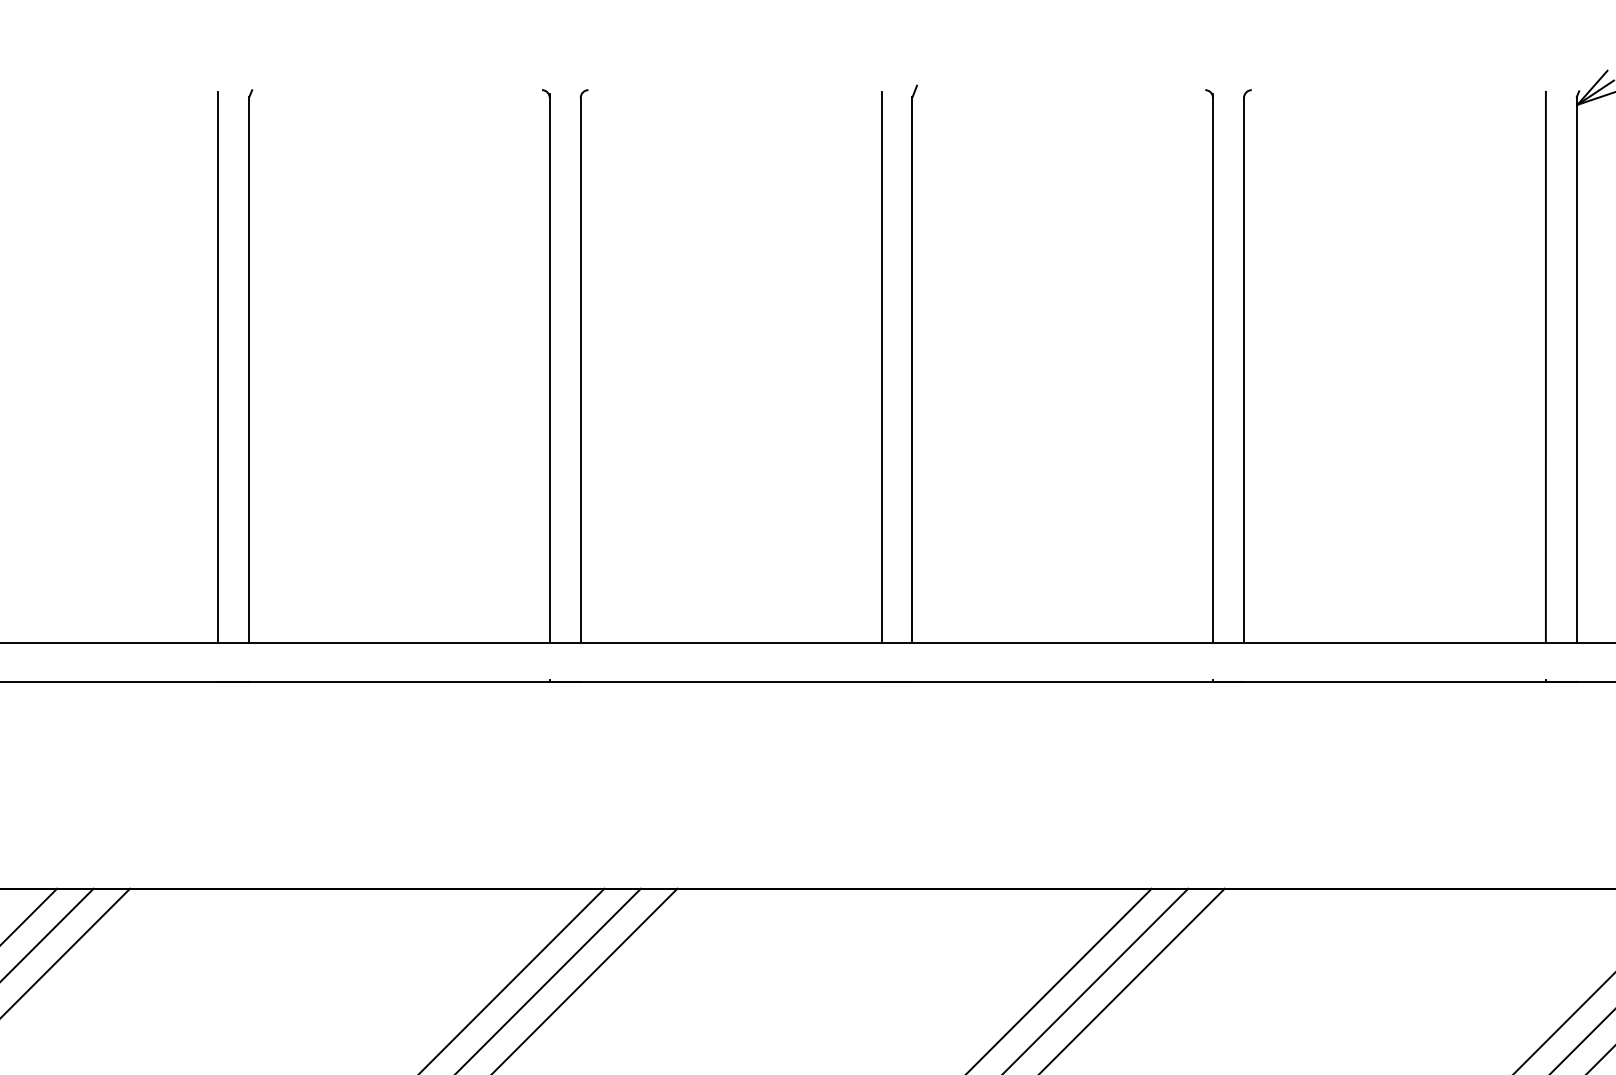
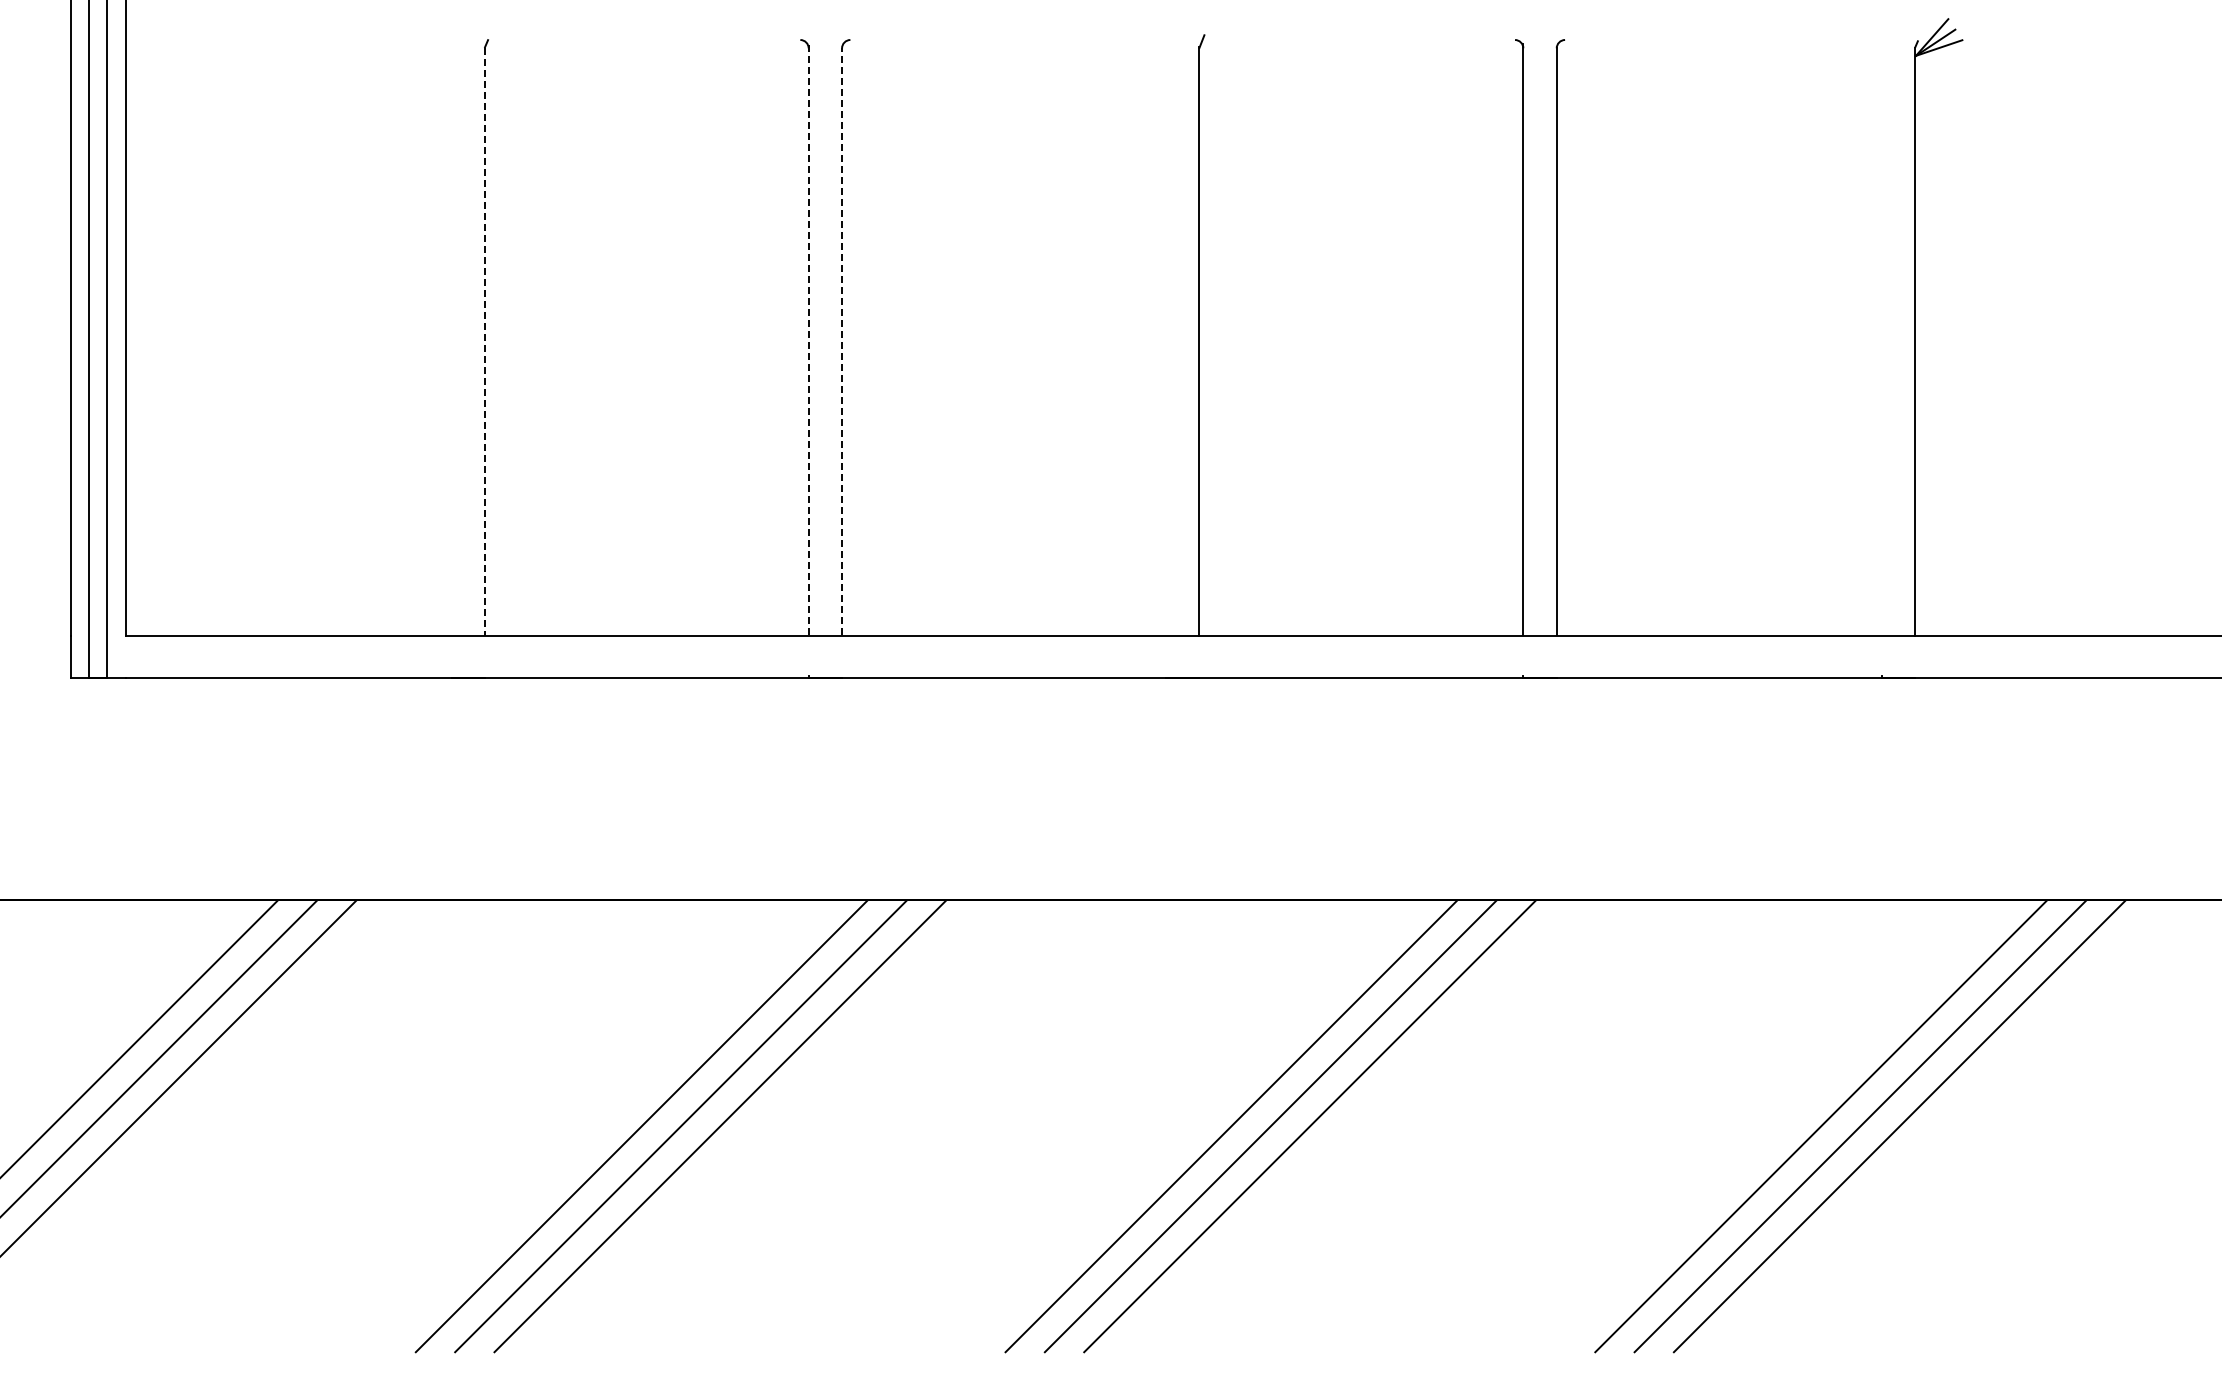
line: (218, 367) -> (451, 338), removed
line: (881, 367) -> (1166, 338), removed
line: (1545, 367) -> (1881, 338), removed
line: (549, 368) -> (808, 339), solid -> dashed
line: (581, 369) -> (842, 341), solid -> dashed
line: (249, 370) -> (485, 342), solid -> dashed

